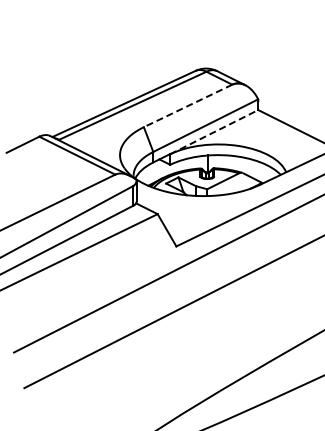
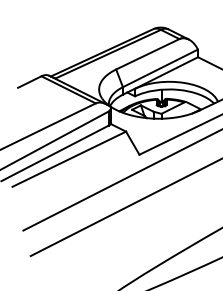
line: (187, 106) -> (147, 54), dashed -> solid
line: (214, 131) -> (166, 72), dashed -> solid

